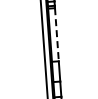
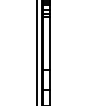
line: (57, 34) -> (50, 43), dashed -> solid

